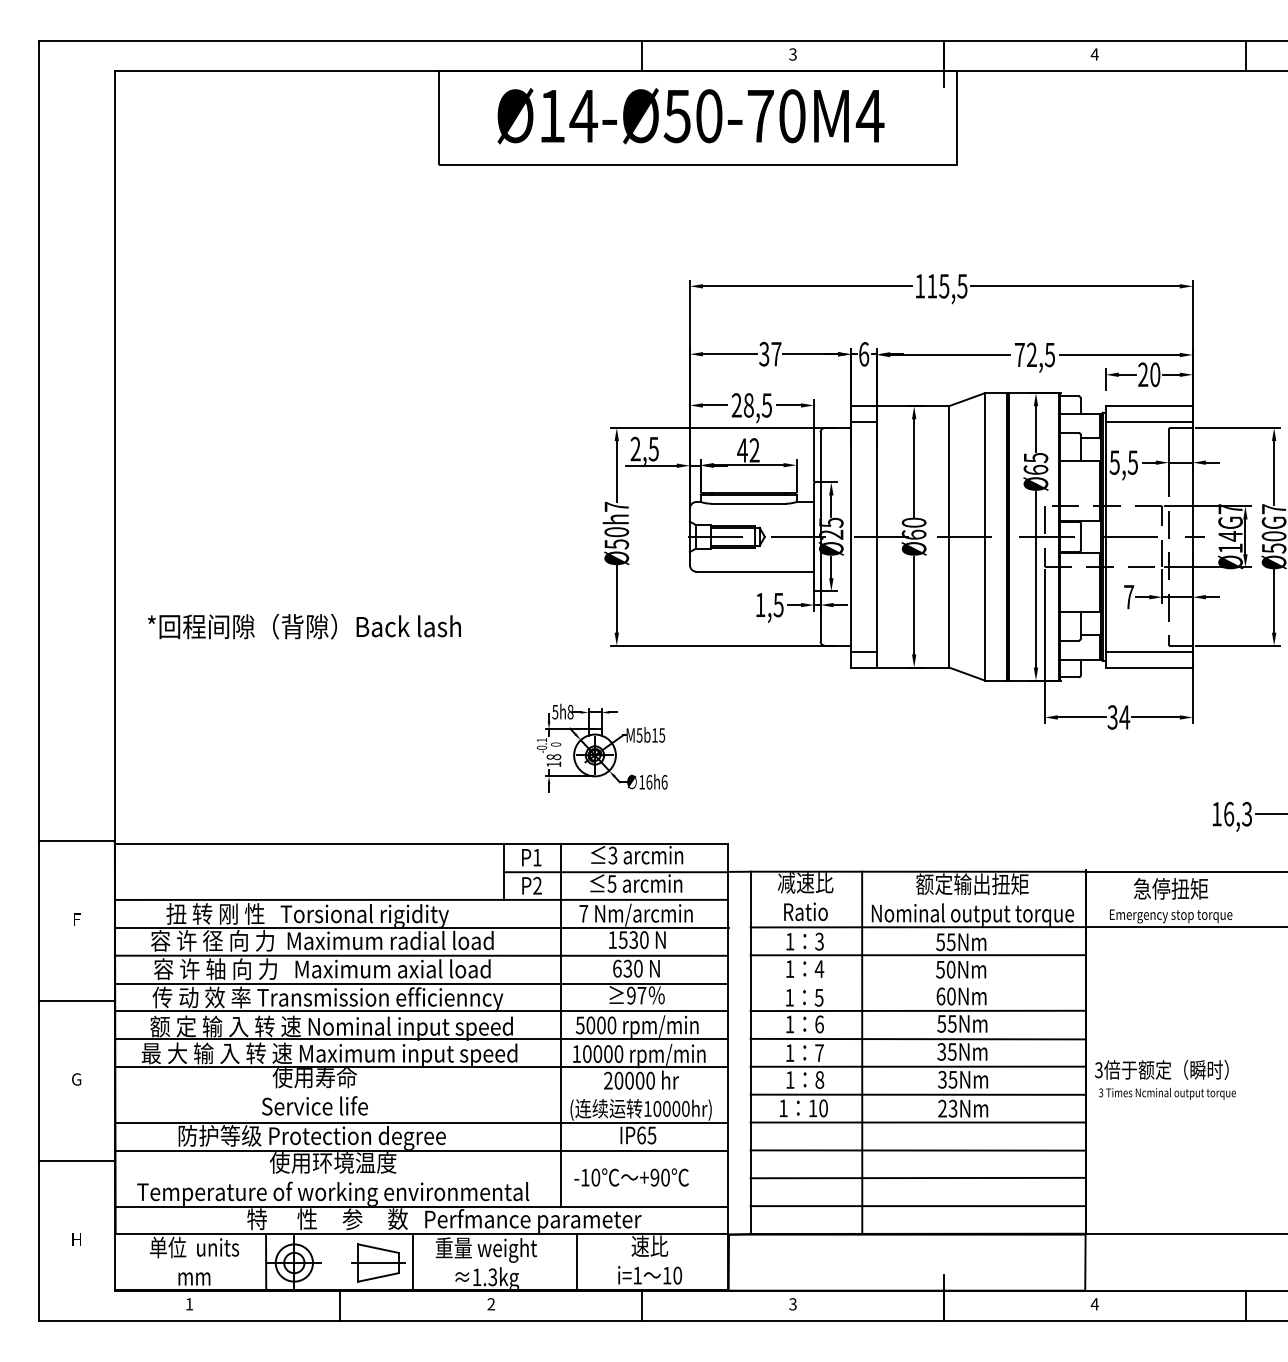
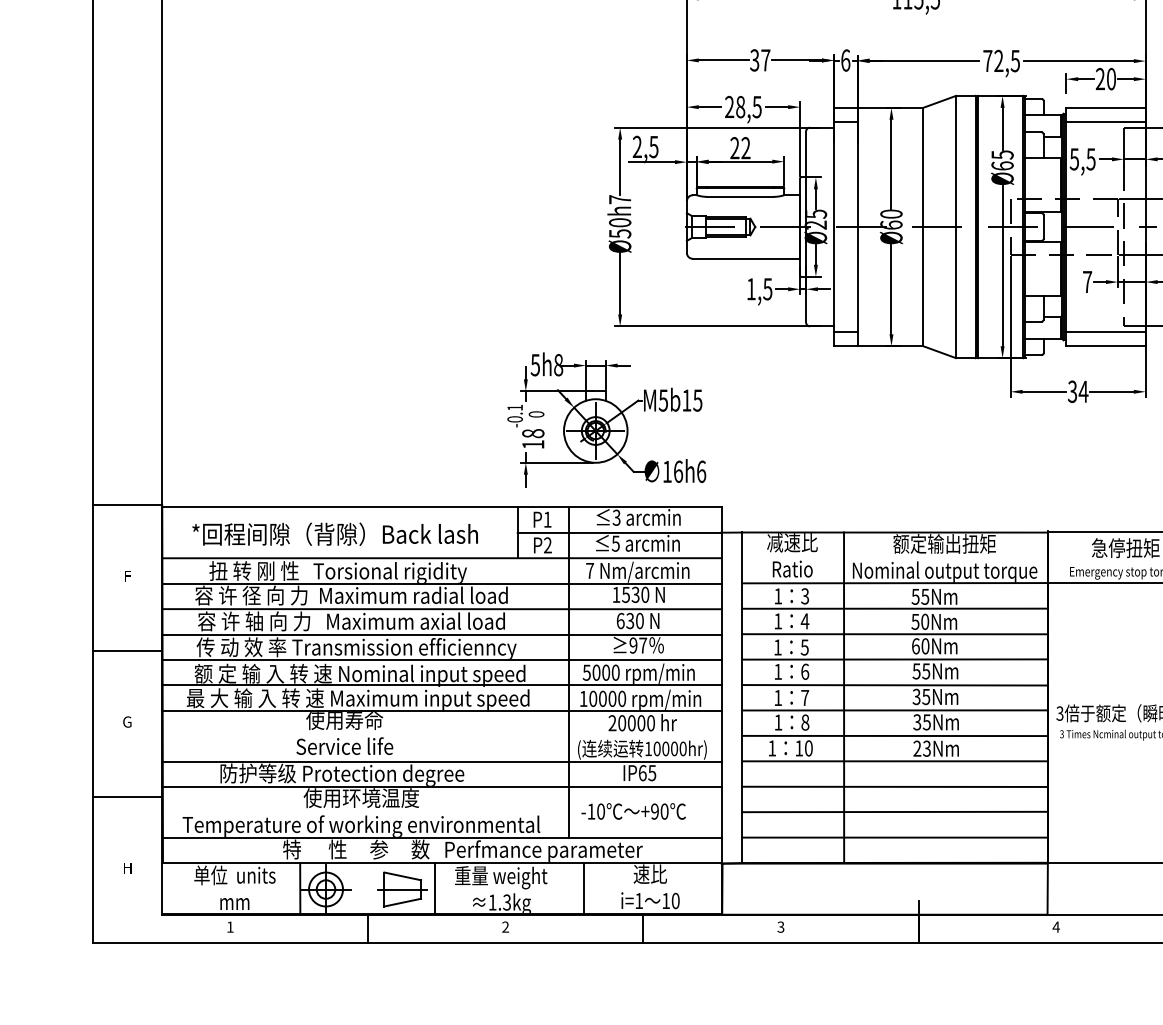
text: (742, 450) -> (734, 148), 42 -> 22
text: (304, 626) -> (335, 534), moved
part: (602, 747) -> (607, 419), size x1.67
line: (917, 983) -> (894, 634), added

